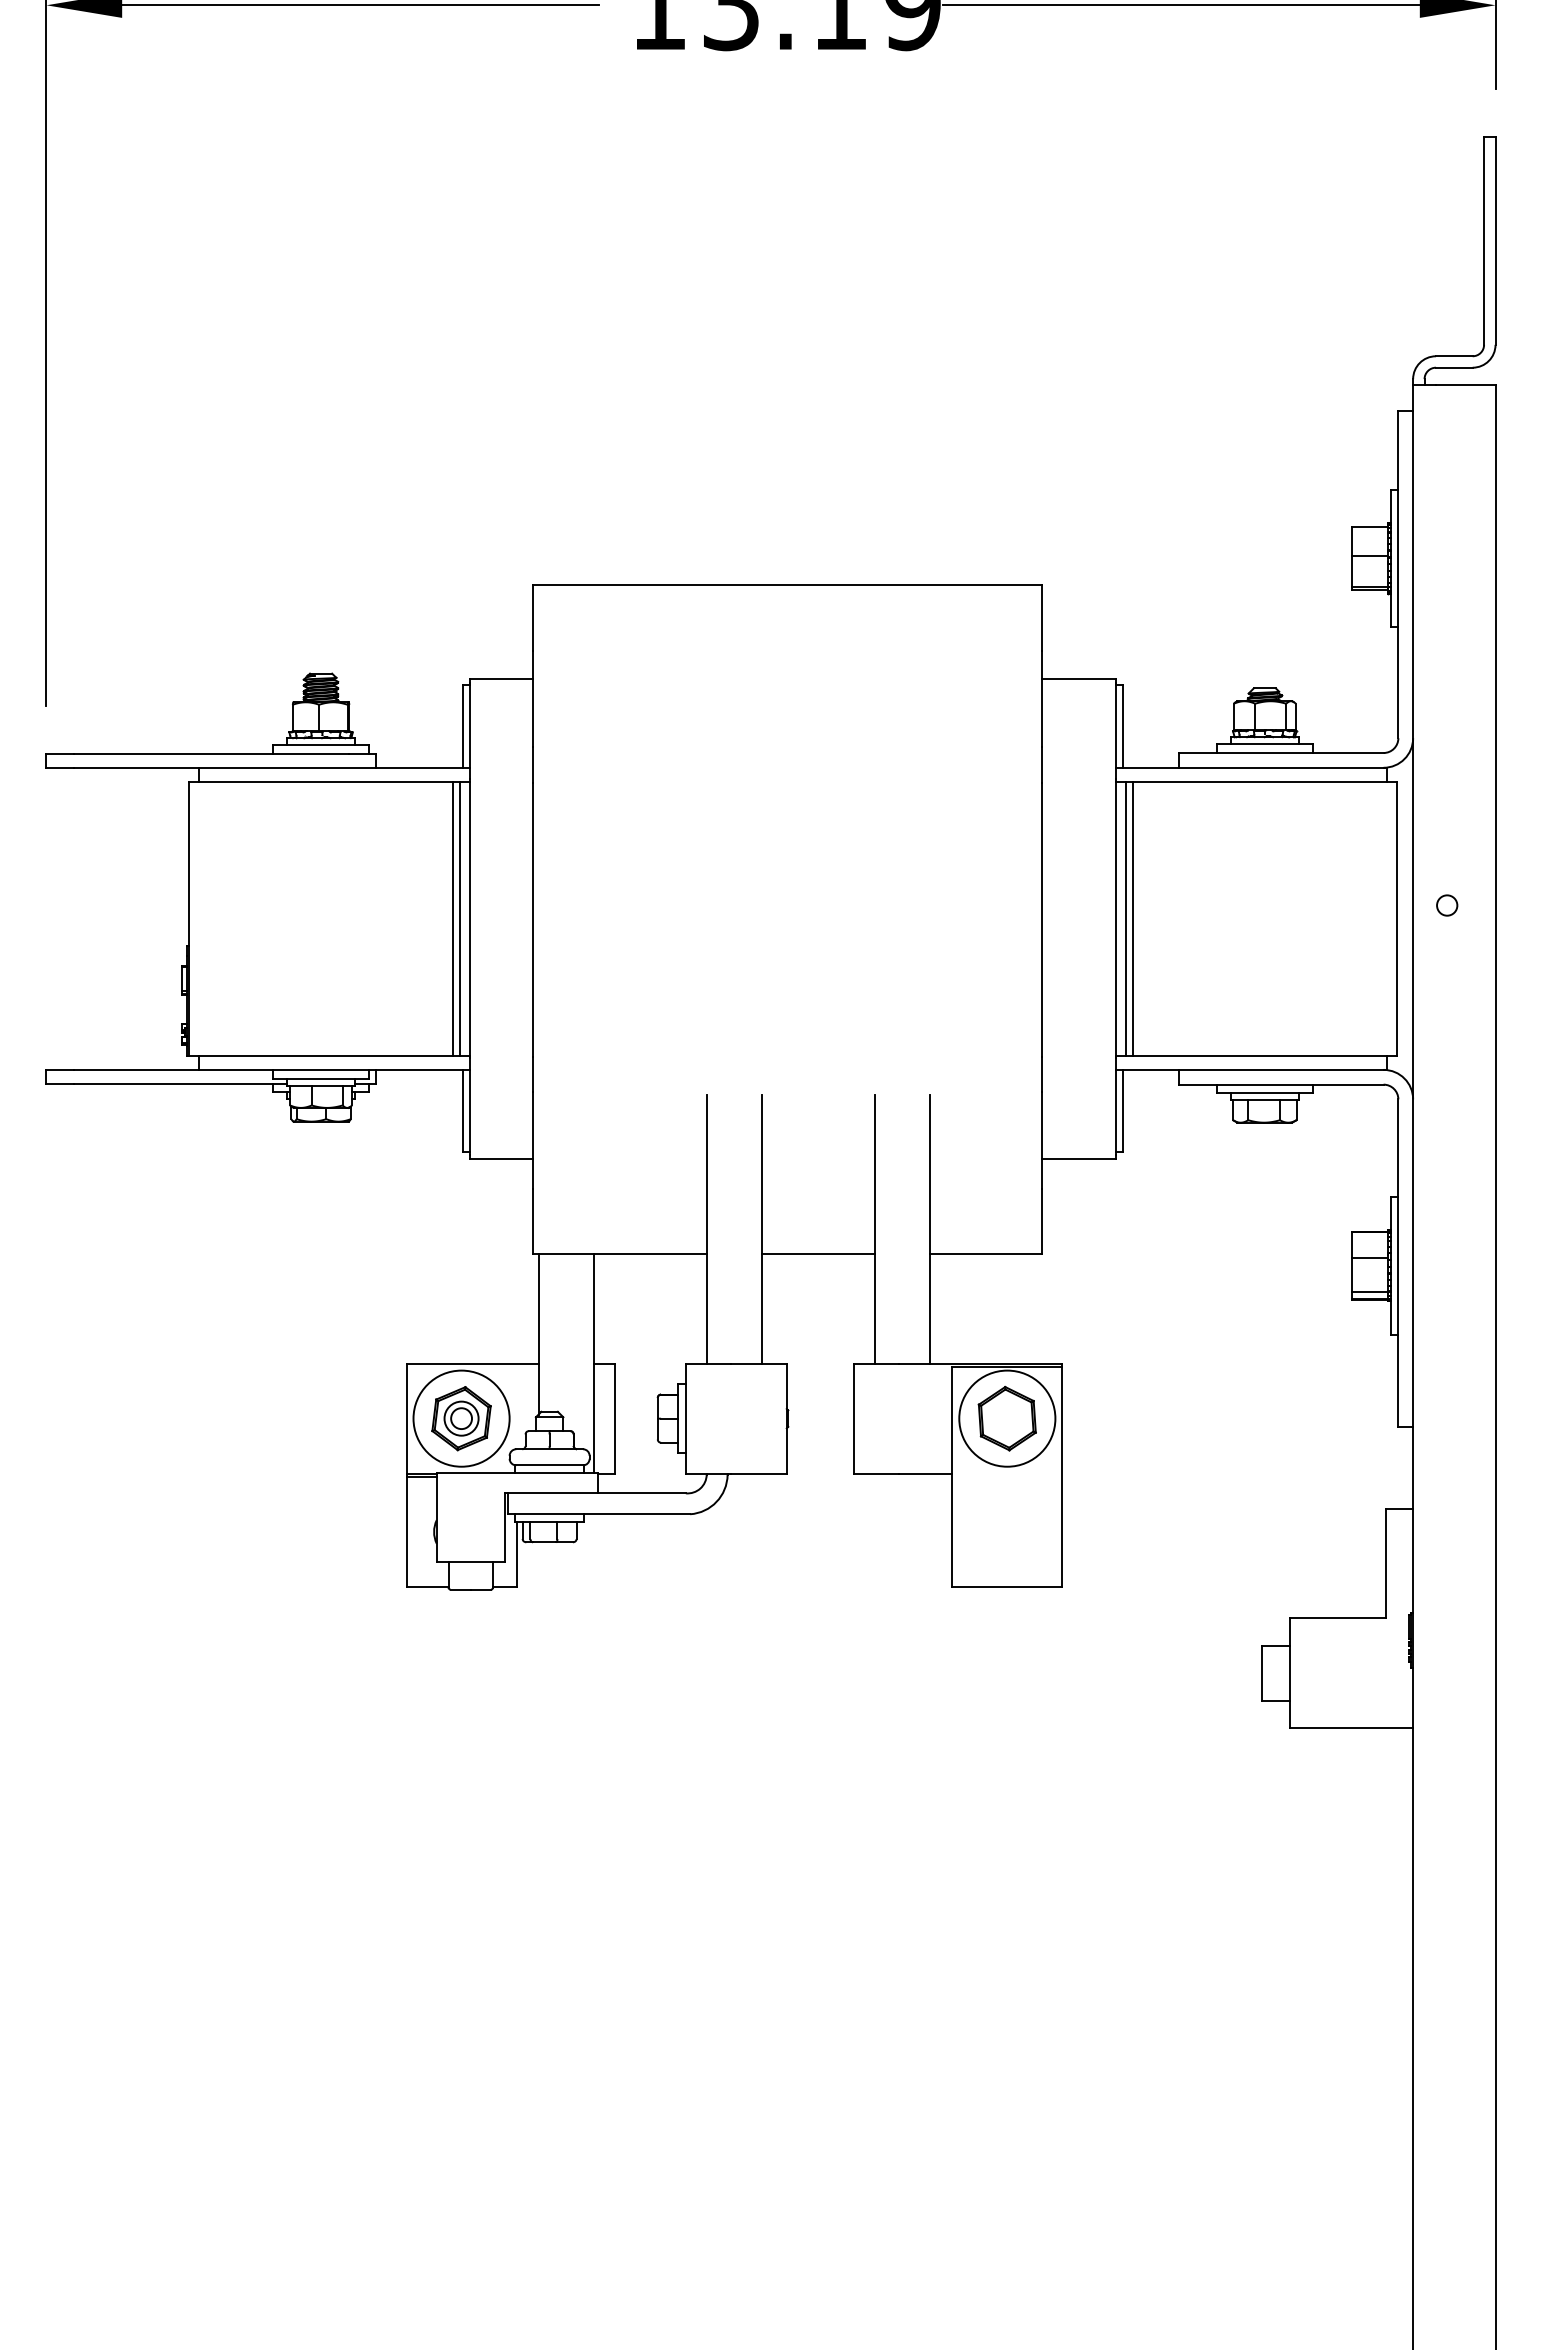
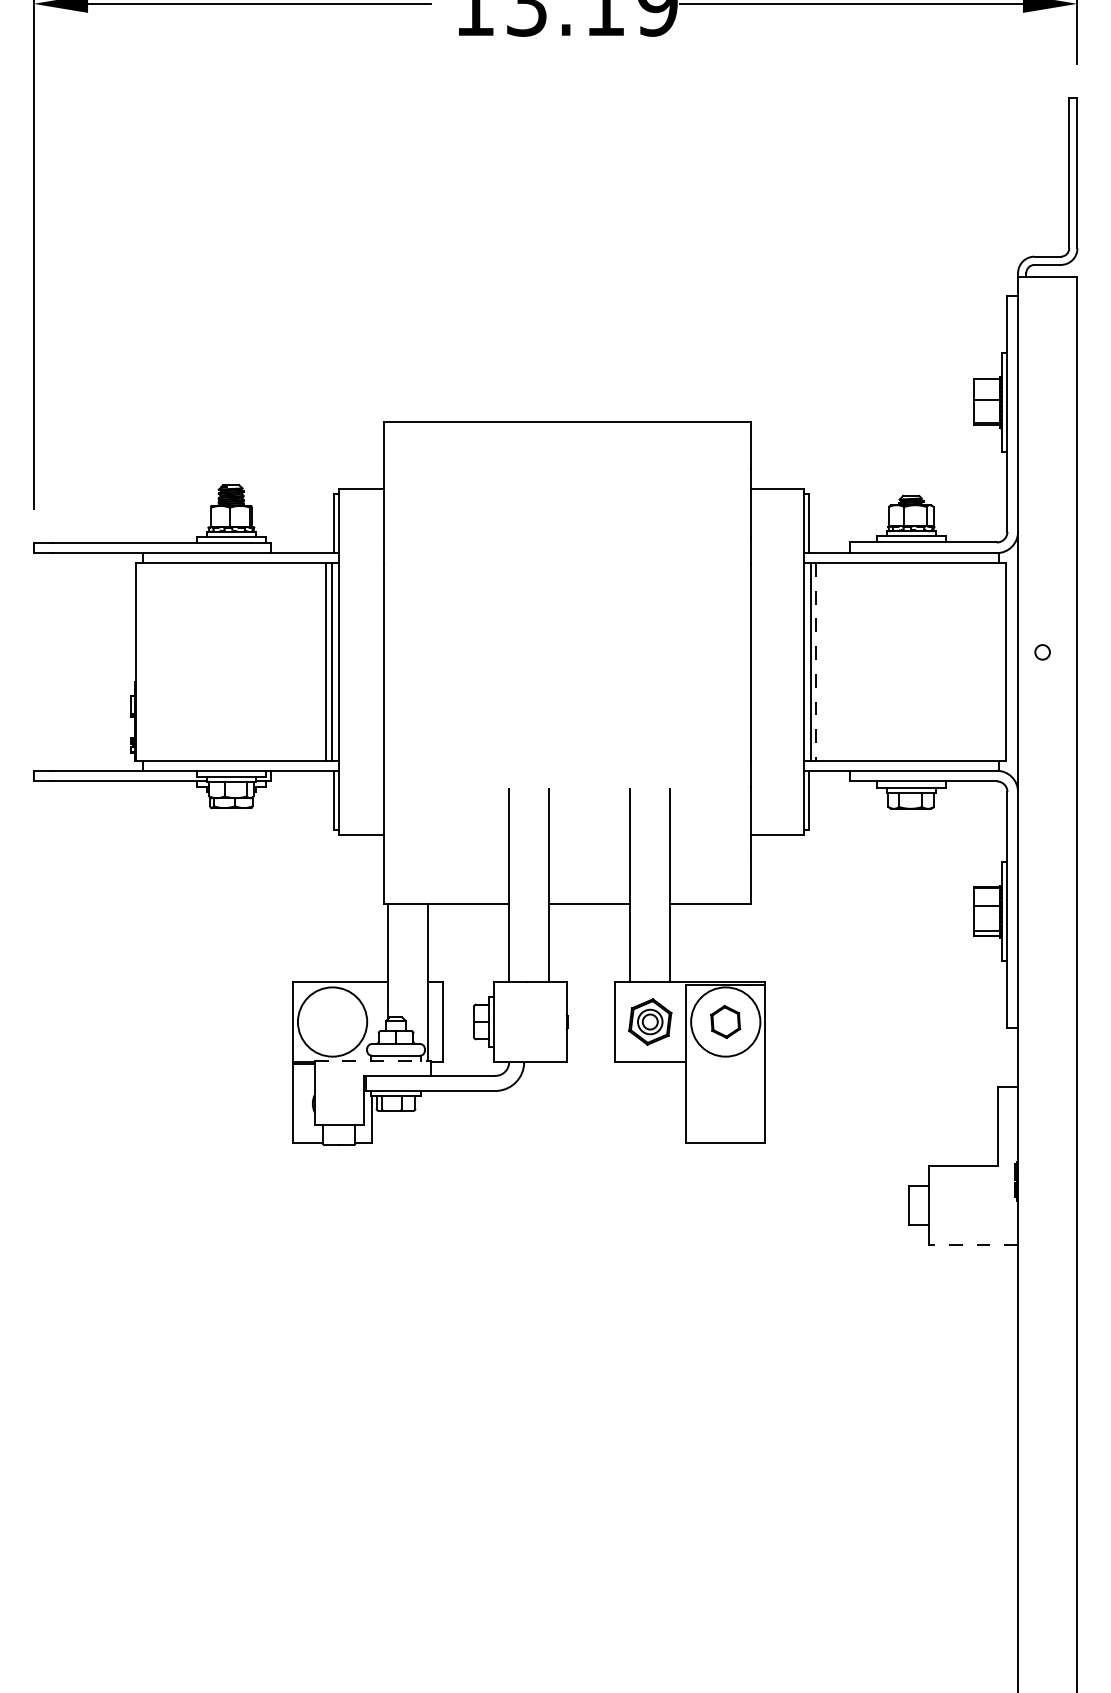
line: (1133, 919) -> (816, 662), solid -> dashed
part: (461, 1418) -> (650, 1021), moved
part: (1006, 1418) -> (725, 1021), size x0.7
line: (517, 1472) -> (372, 1060), solid -> dashed
line: (1351, 1728) -> (973, 1245), solid -> dashed

